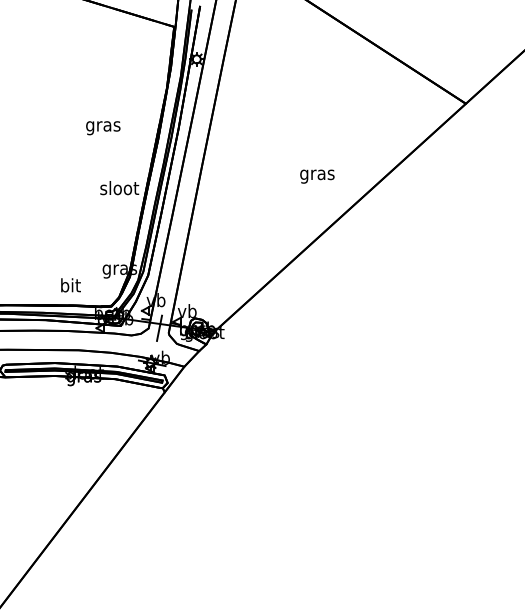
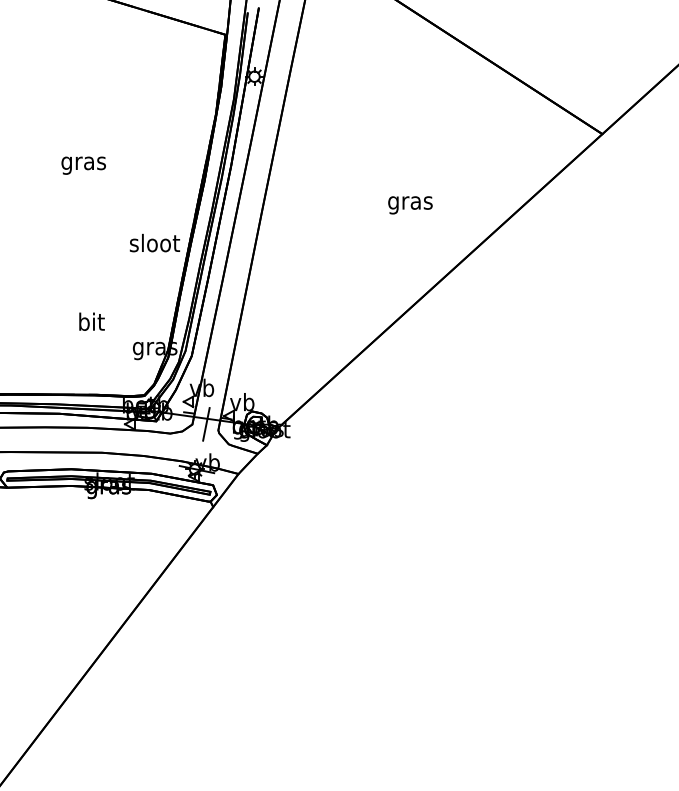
text: (103, 128) -> (83, 165), moved
text: (317, 176) -> (410, 205), moved
text: (70, 285) -> (91, 321), moved

